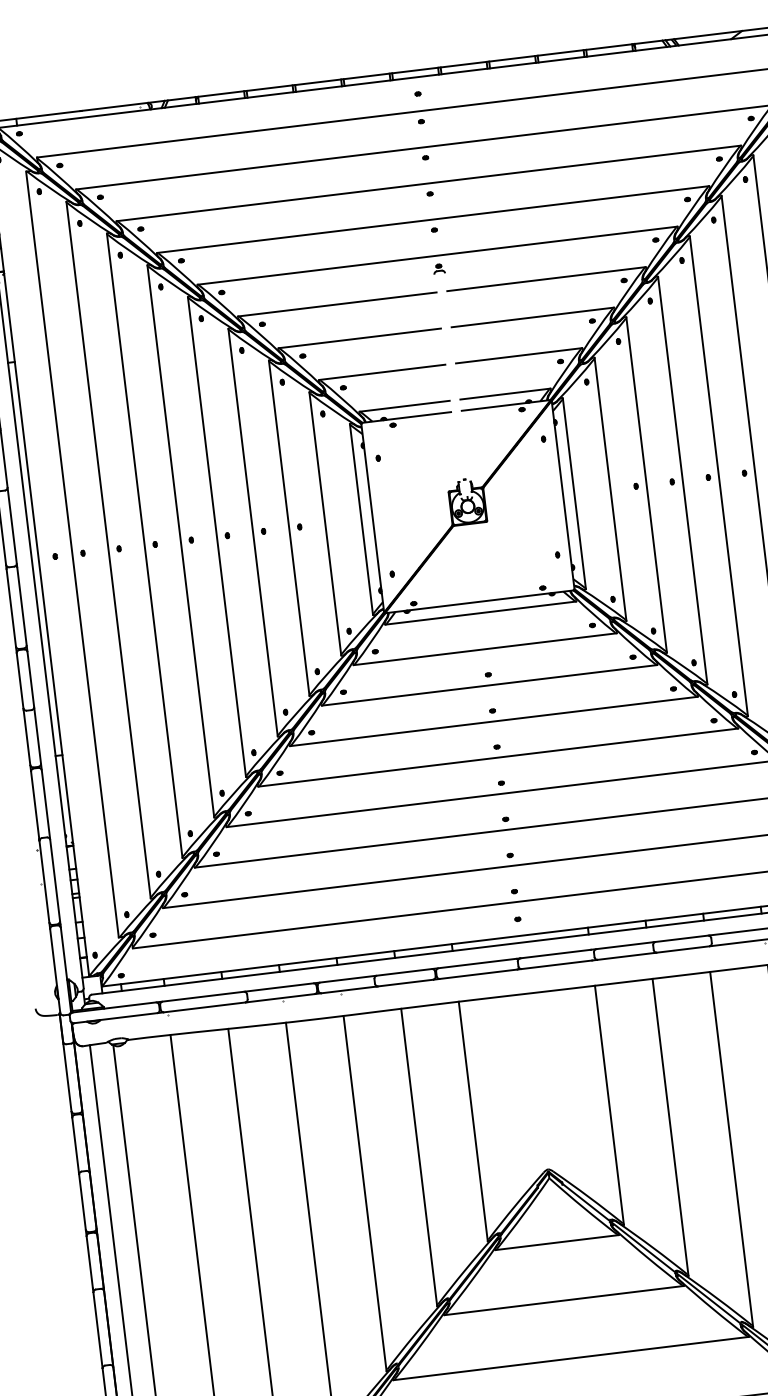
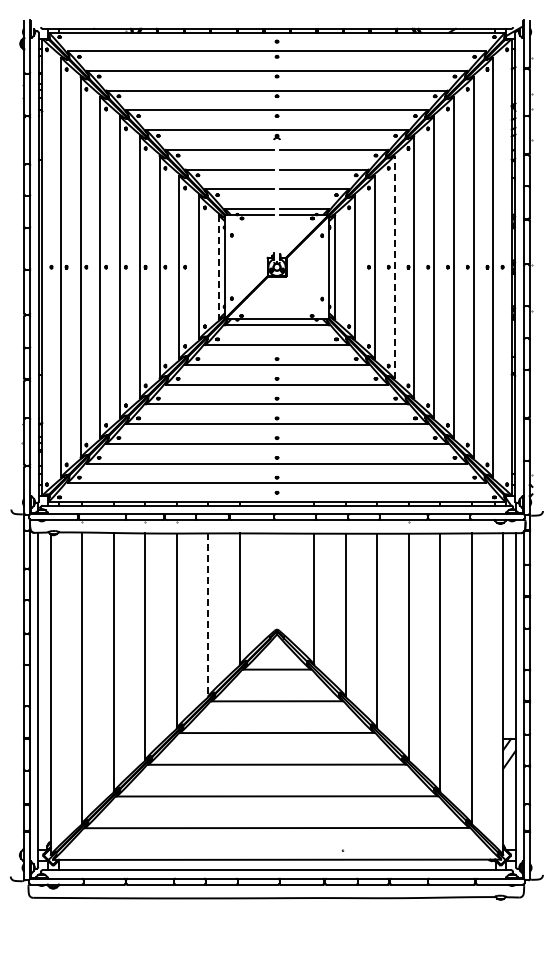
line: (682, 479) -> (394, 266), solid -> dashed
line: (360, 520) -> (218, 267), solid -> dashed
line: (419, 1158) -> (208, 615), solid -> dashed

